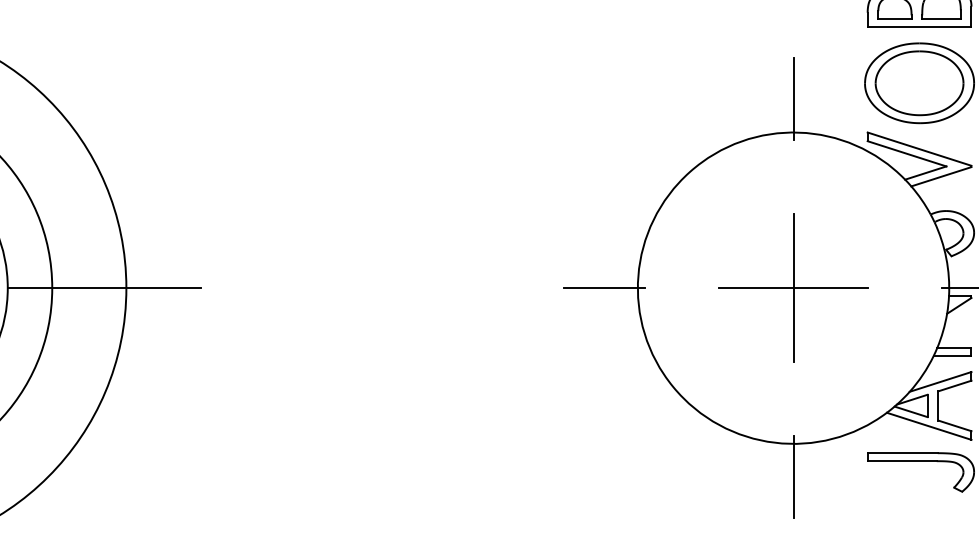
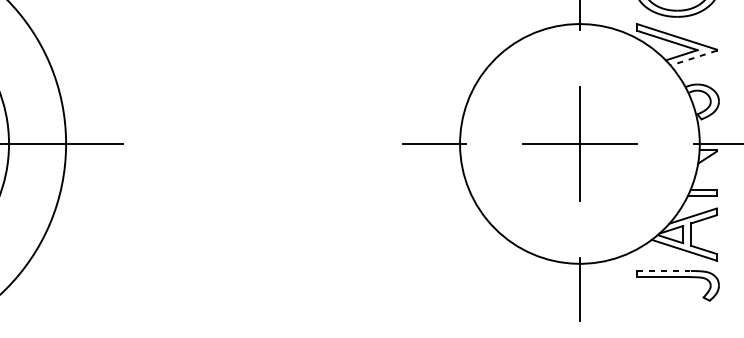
line: (941, 176) -> (693, 57), solid -> dashed
line: (903, 453) -> (664, 271), solid -> dashed

